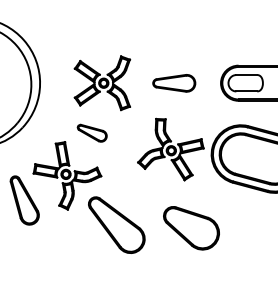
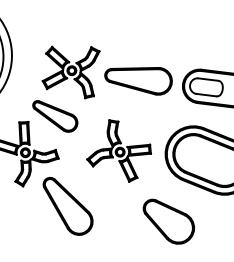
part: (174, 83) -> (138, 79), size x1.67
part: (92, 133) -> (55, 117), size x1.67
part: (170, 149) -> (119, 150), moved
part: (191, 228) -> (168, 222), moved

